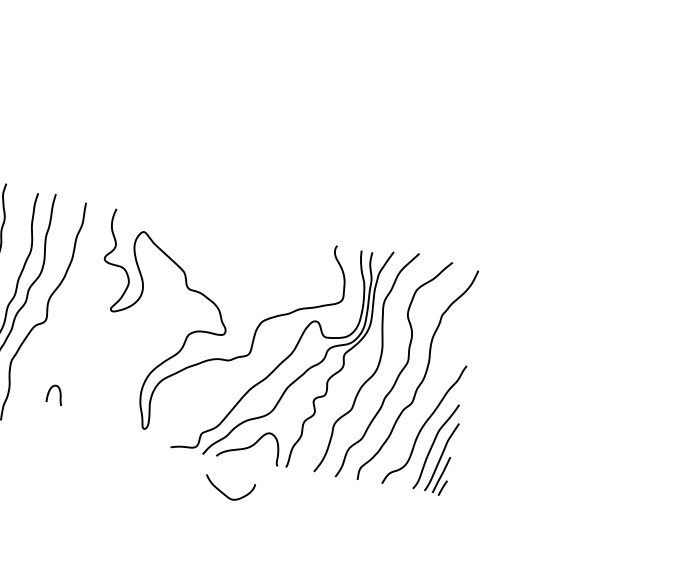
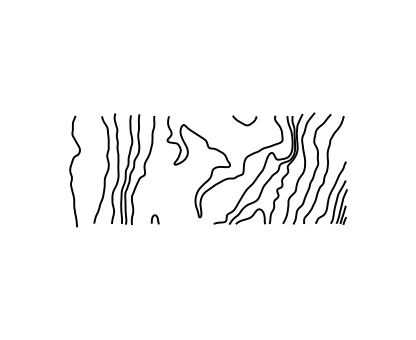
curve: (51, 391) -> (153, 218), moved
curve: (224, 492) -> (242, 122), moved

